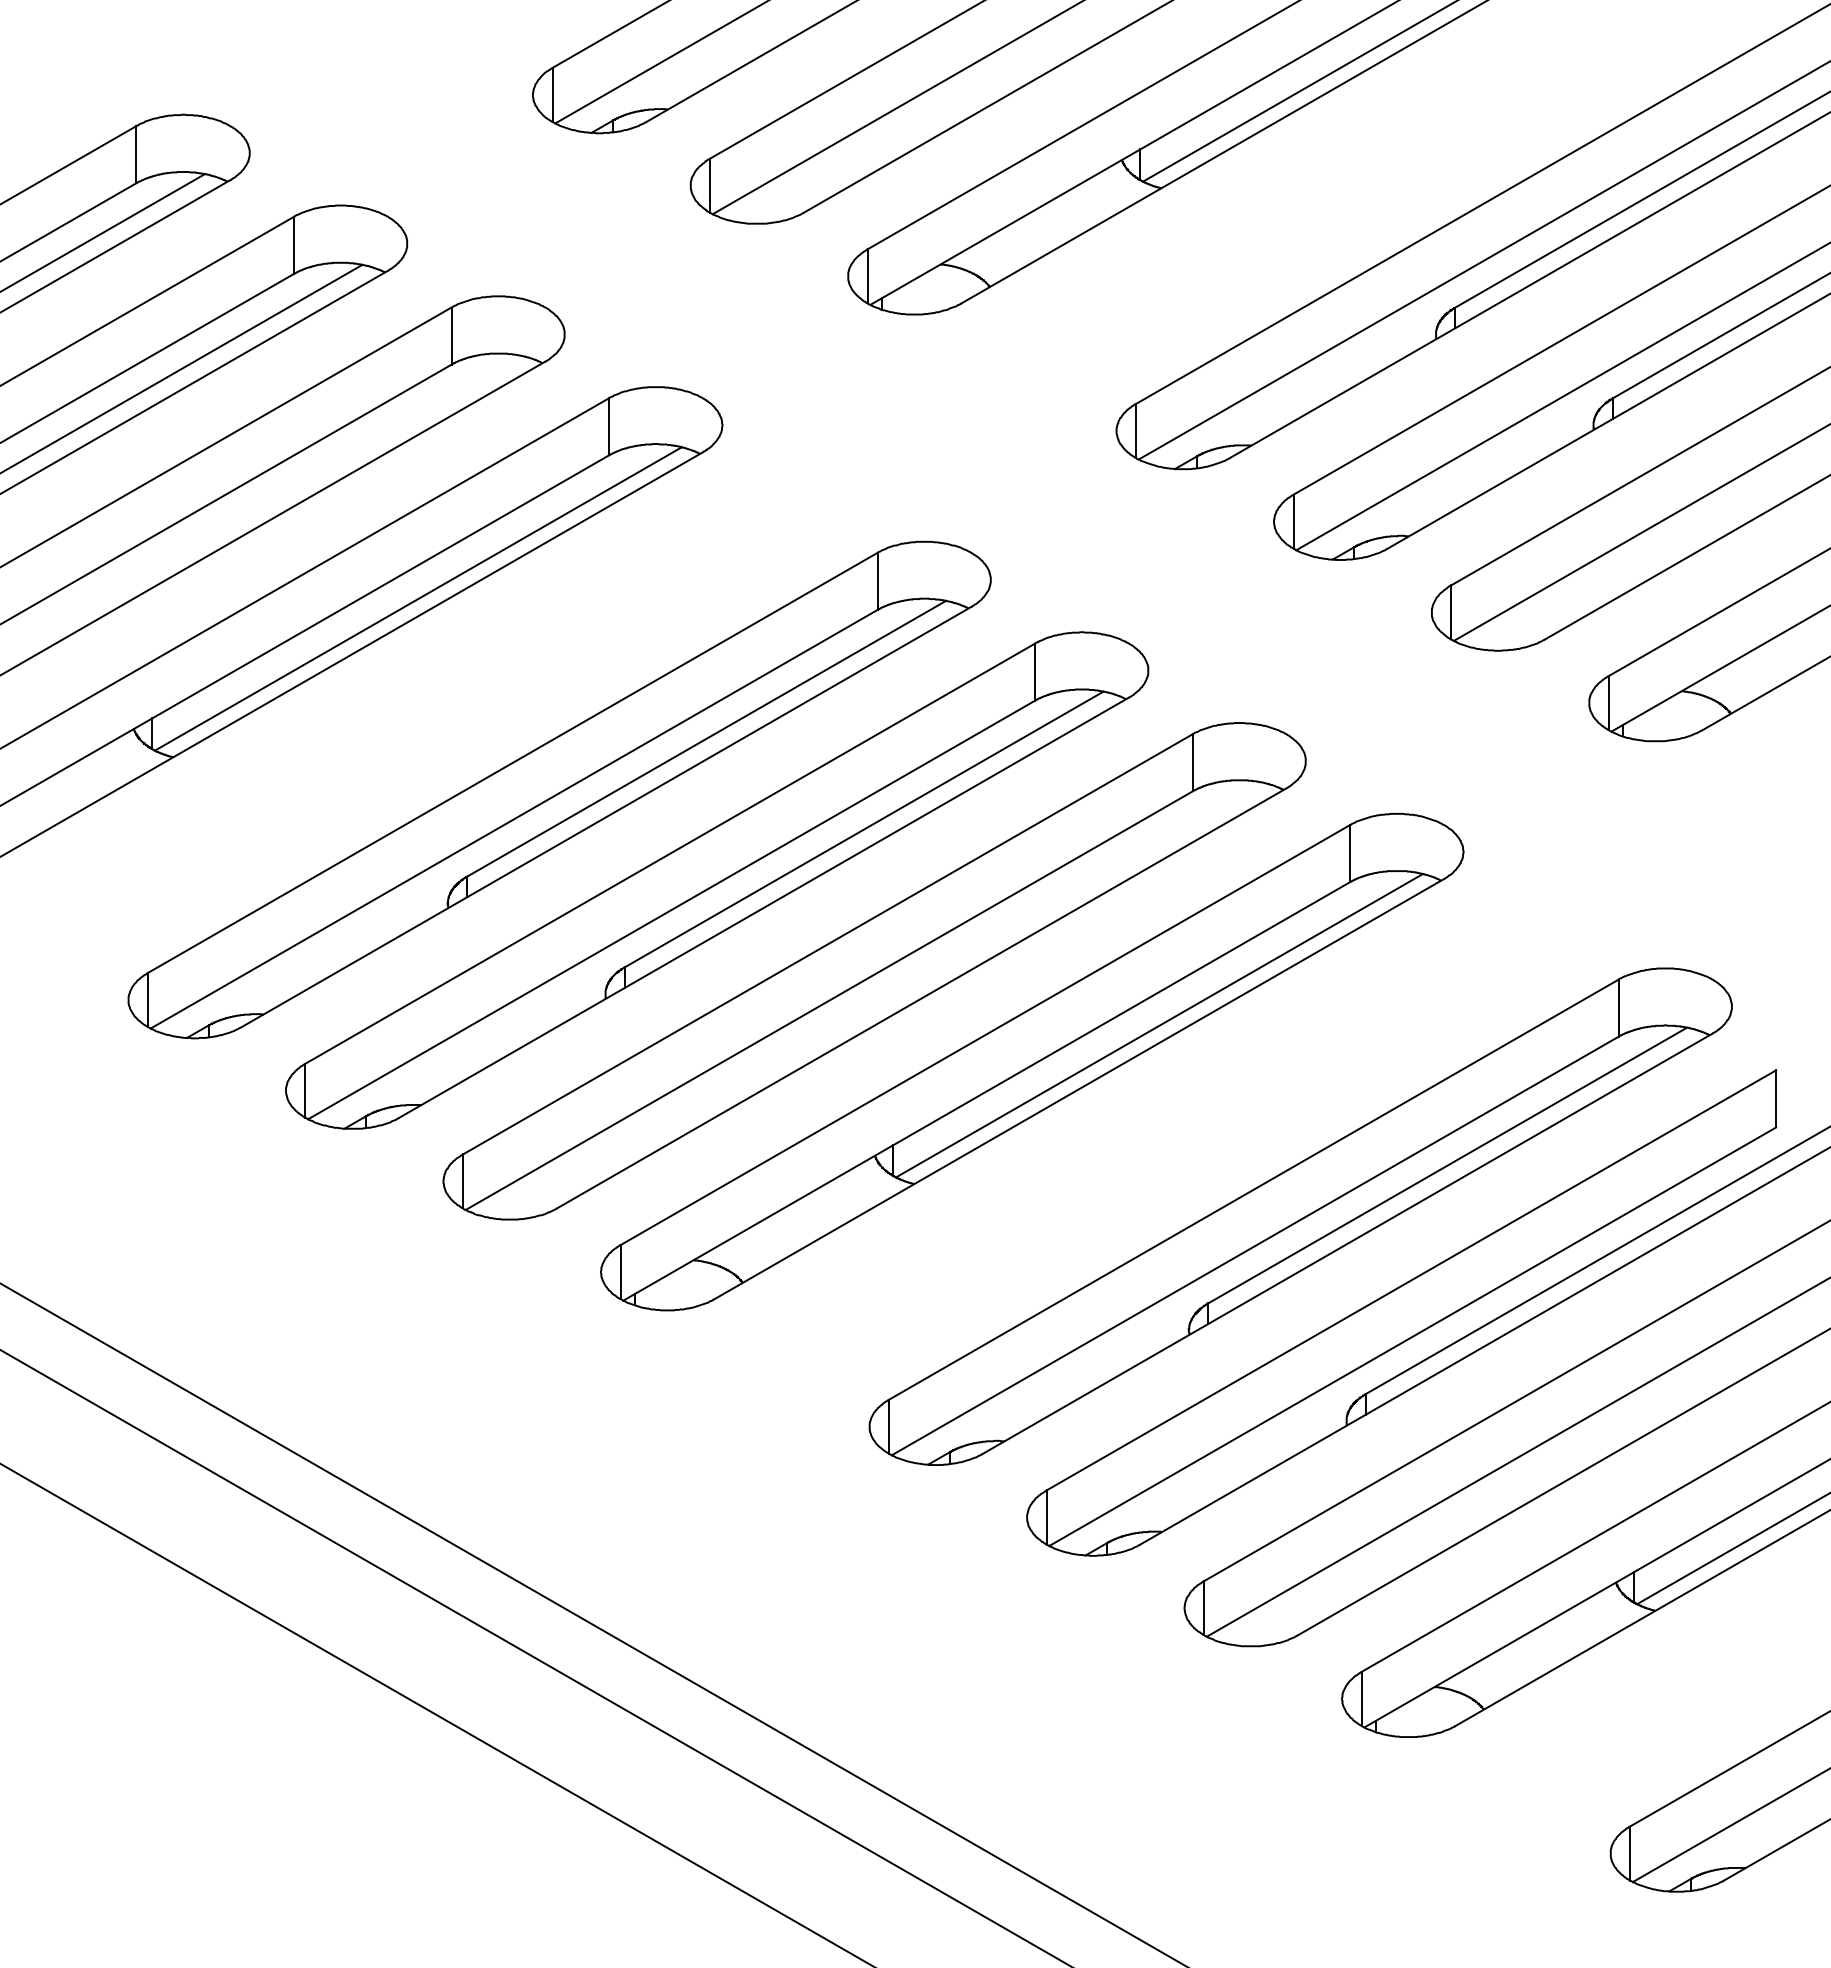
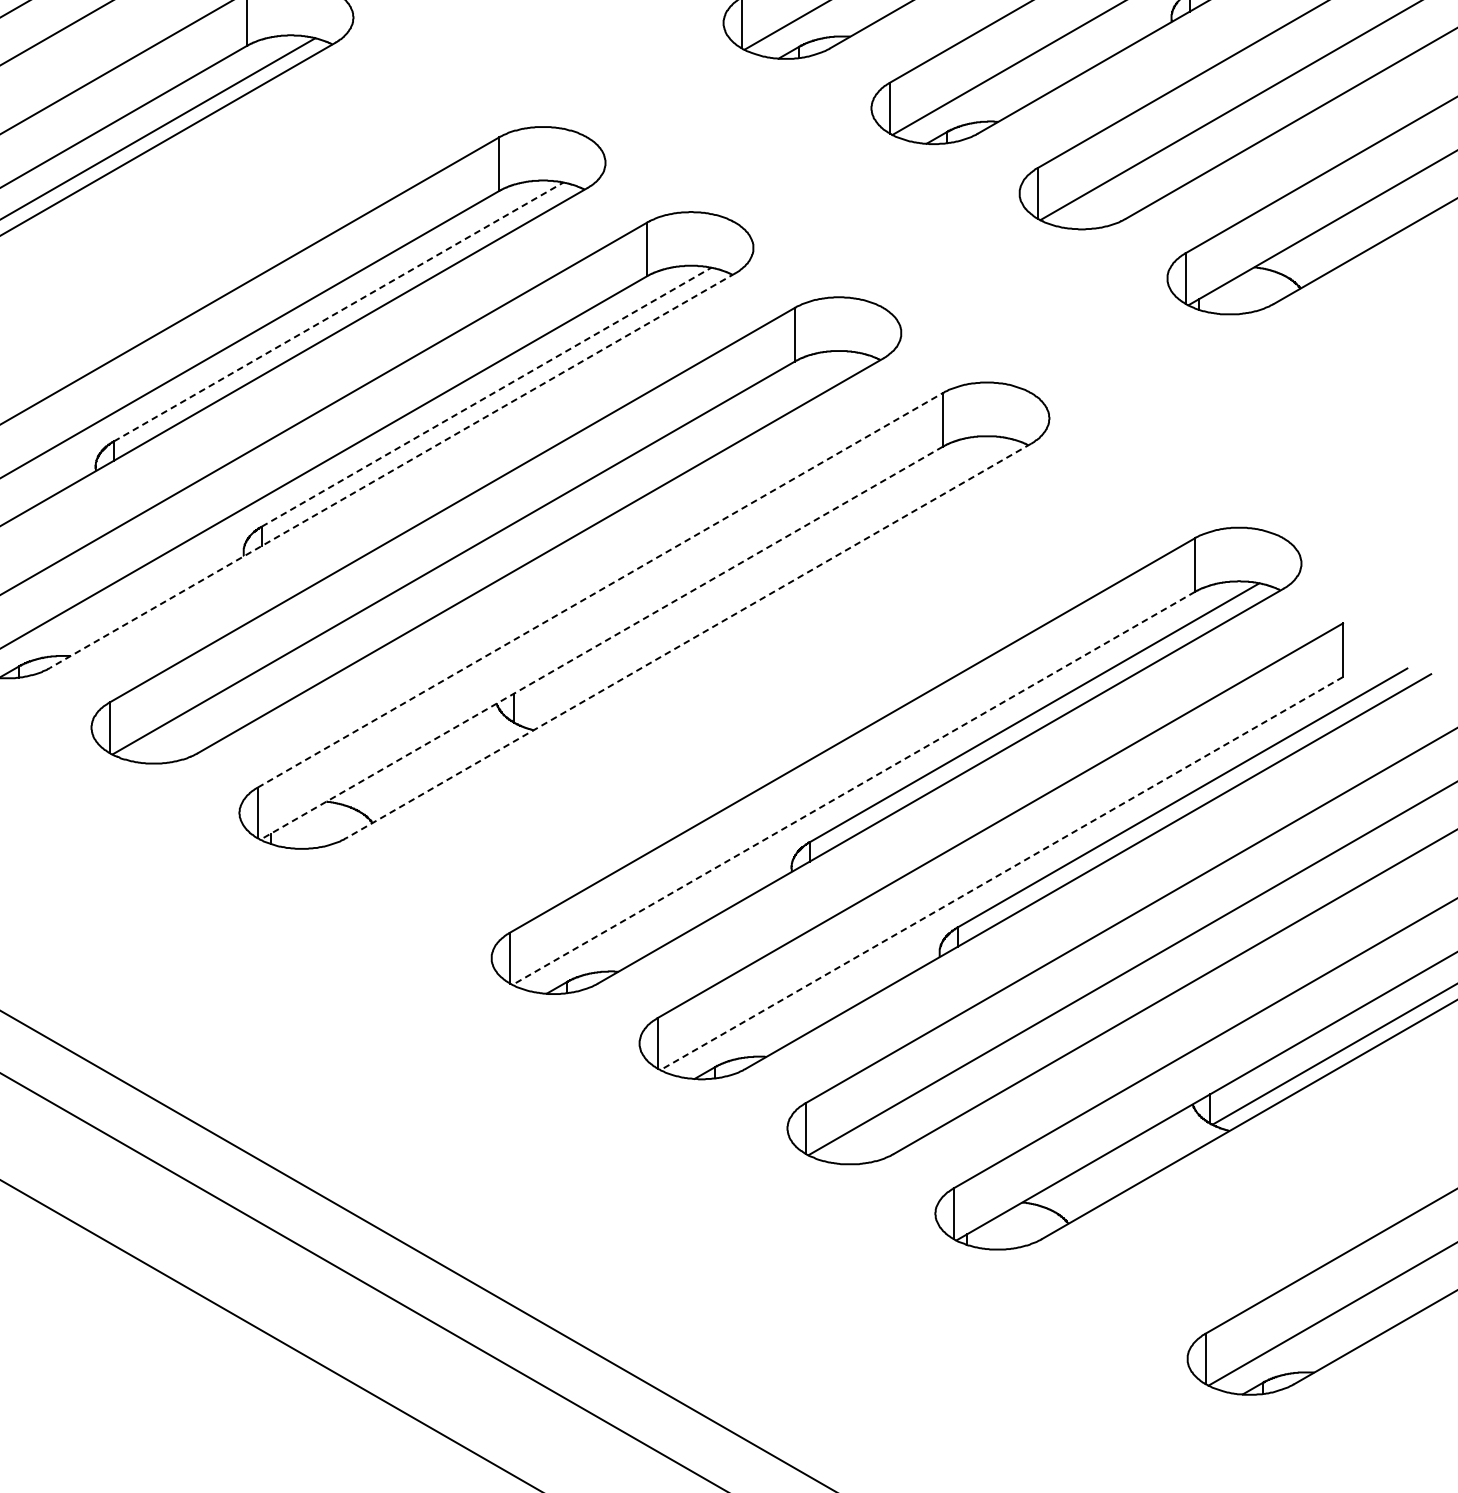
line: (707, 738) -> (339, 311), solid -> dashed
line: (864, 829) -> (486, 397), solid -> dashed
line: (764, 907) -> (392, 470), solid -> dashed
line: (1159, 1025) -> (763, 581), removed
line: (985, 1035) -> (600, 590), solid -> dashed
line: (1079, 1089) -> (688, 641), solid -> dashed
line: (986, 1091) -> (601, 643), solid -> dashed
line: (1254, 1246) -> (853, 788), solid -> dashed
line: (1412, 1336) -> (1001, 873), solid -> dashed

